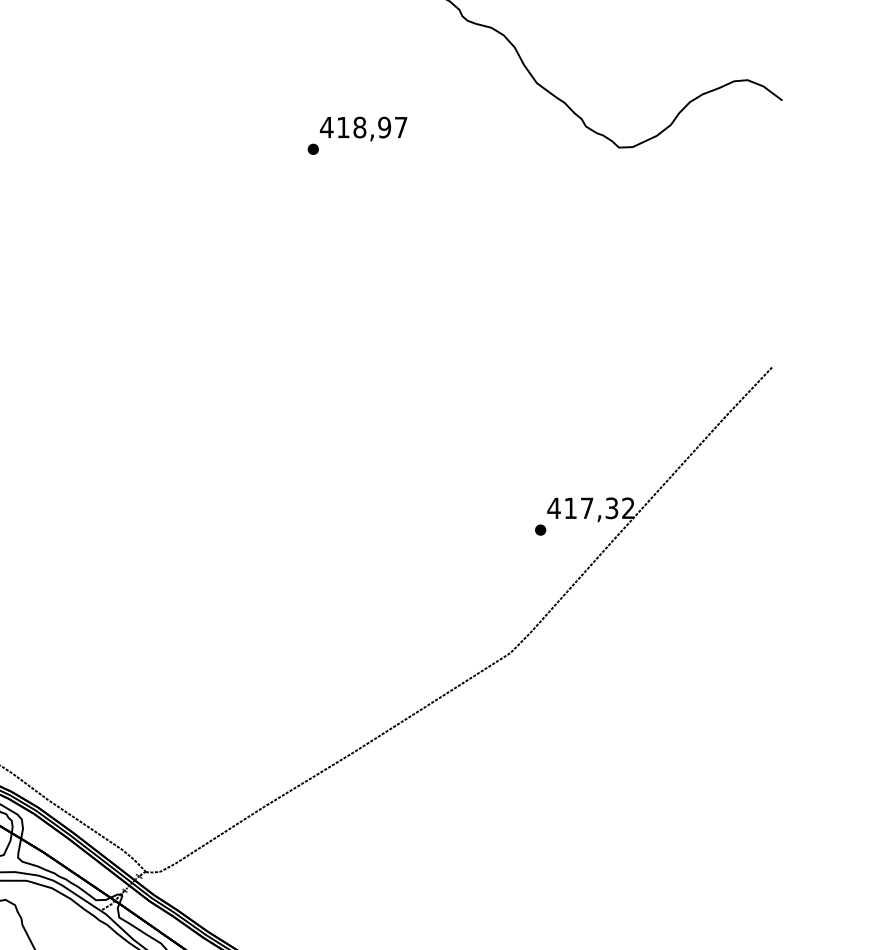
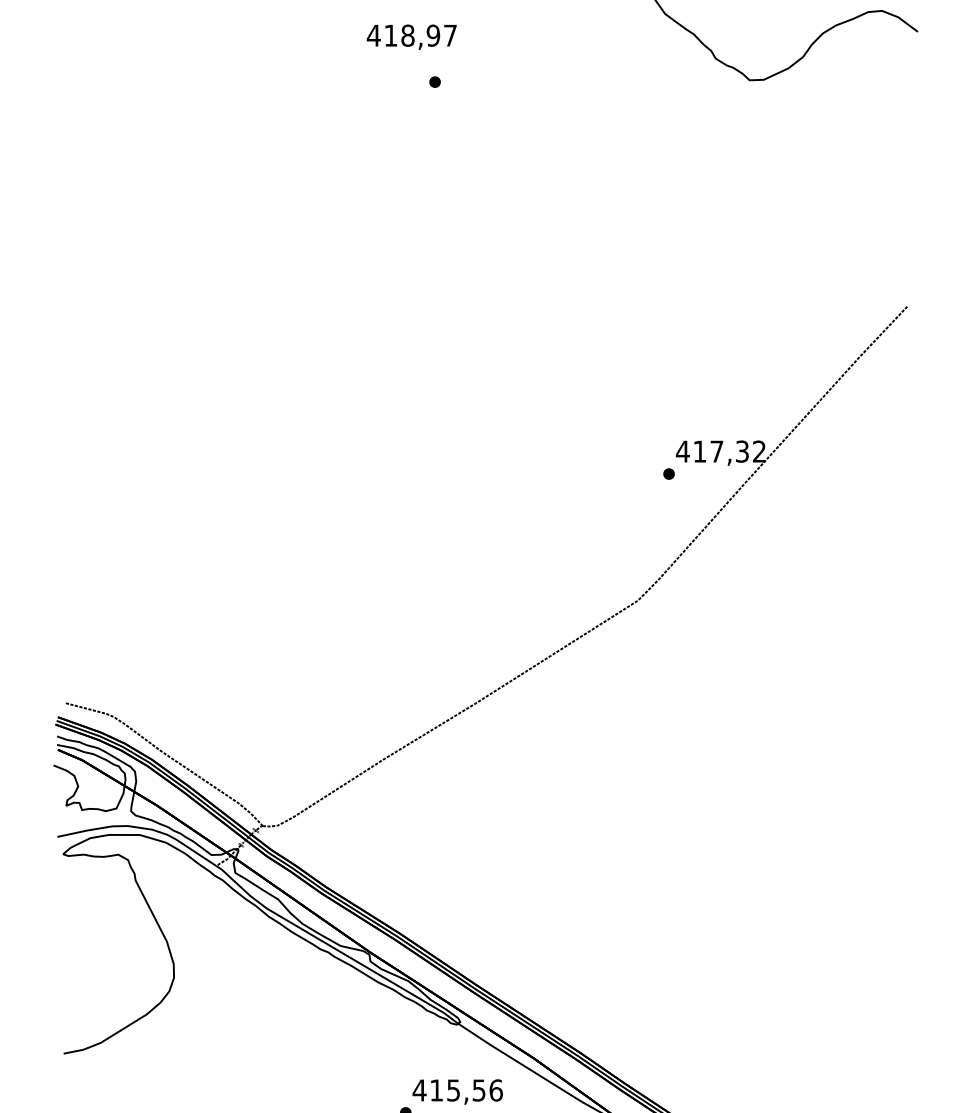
text: (363, 128) -> (411, 36), moved

